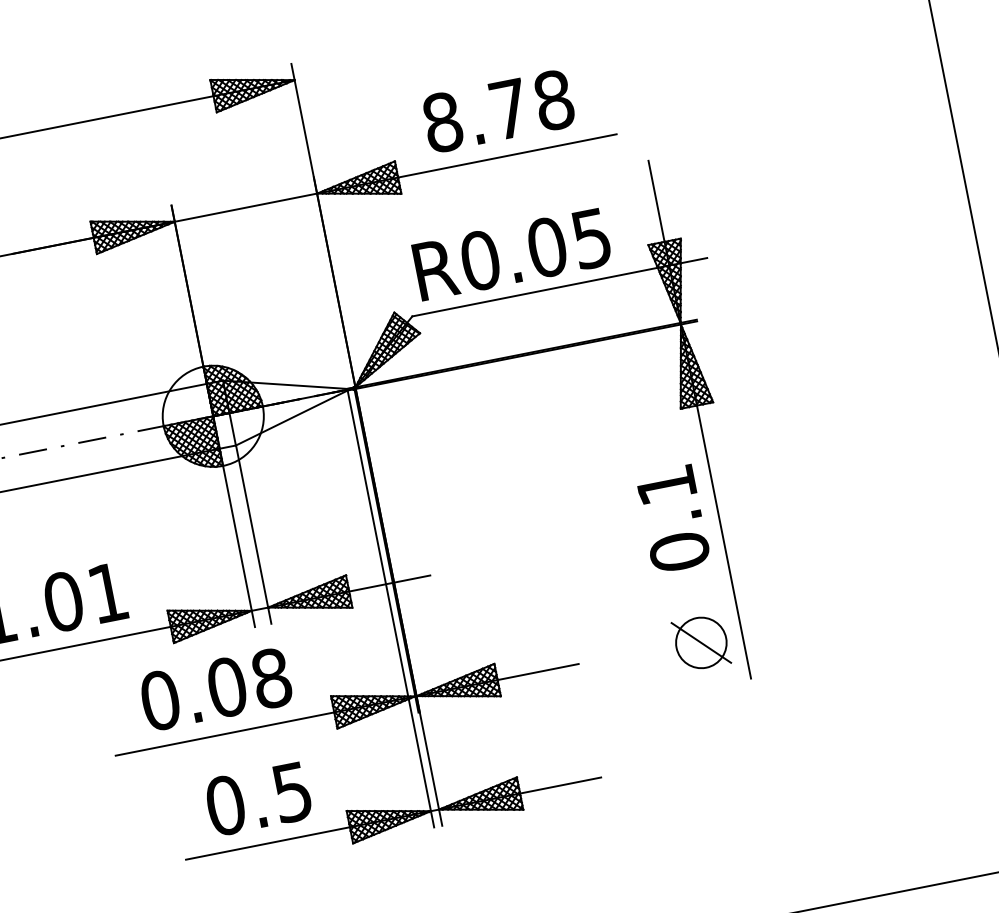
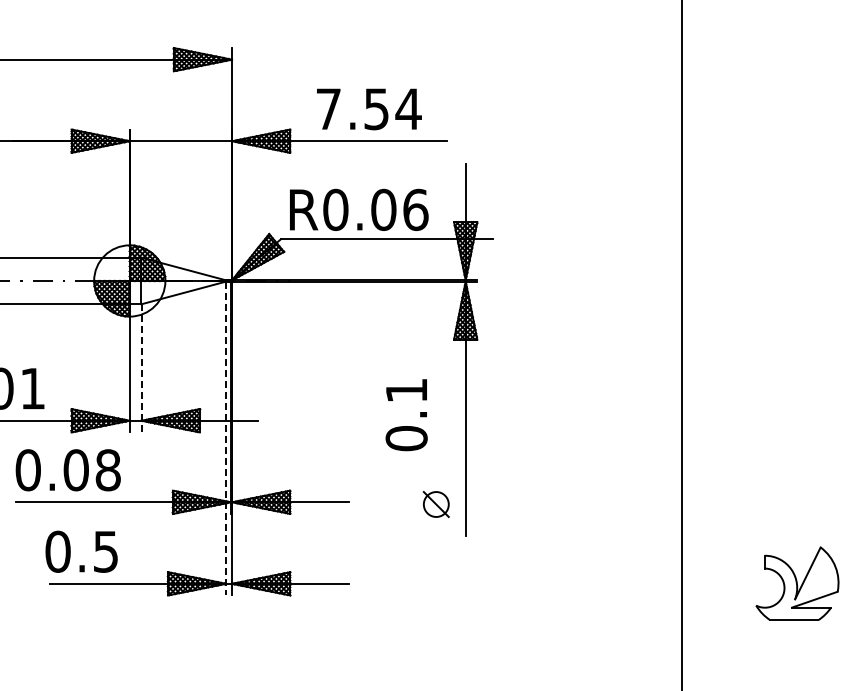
text: (498, 111) -> (368, 109), 8.78 -> 7.54
text: (591, 238) -> (415, 209), R0.05 -> R0.06
text: (673, 519) -> (406, 415), moved
line: (253, 533) -> (141, 367), solid -> dashed
line: (391, 608) -> (226, 438), solid -> dashed
part: (701, 642) -> (436, 504), size x0.7
text: (215, 690) -> (67, 470), moved
text: (258, 798) -> (81, 551), moved

